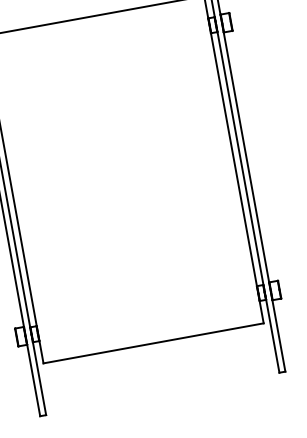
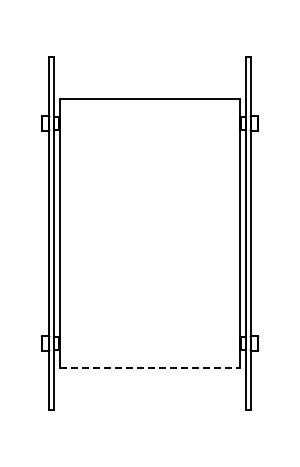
line: (154, 342) -> (150, 367), solid -> dashed

